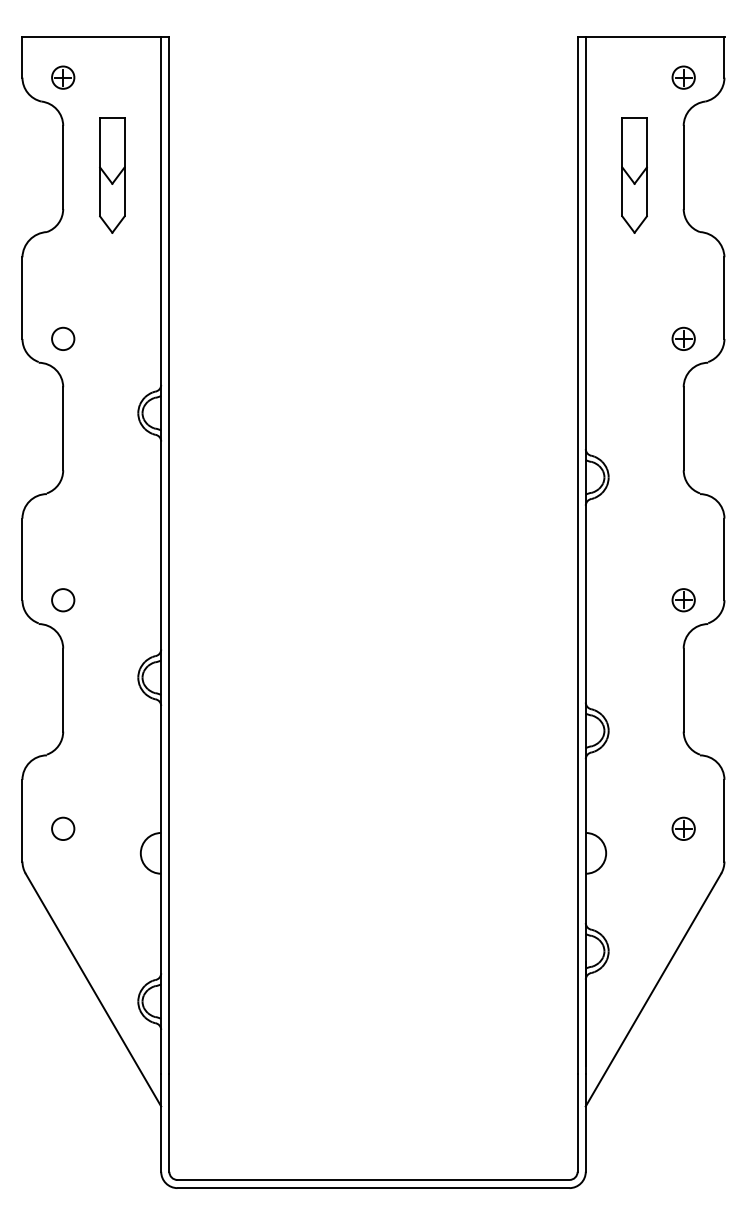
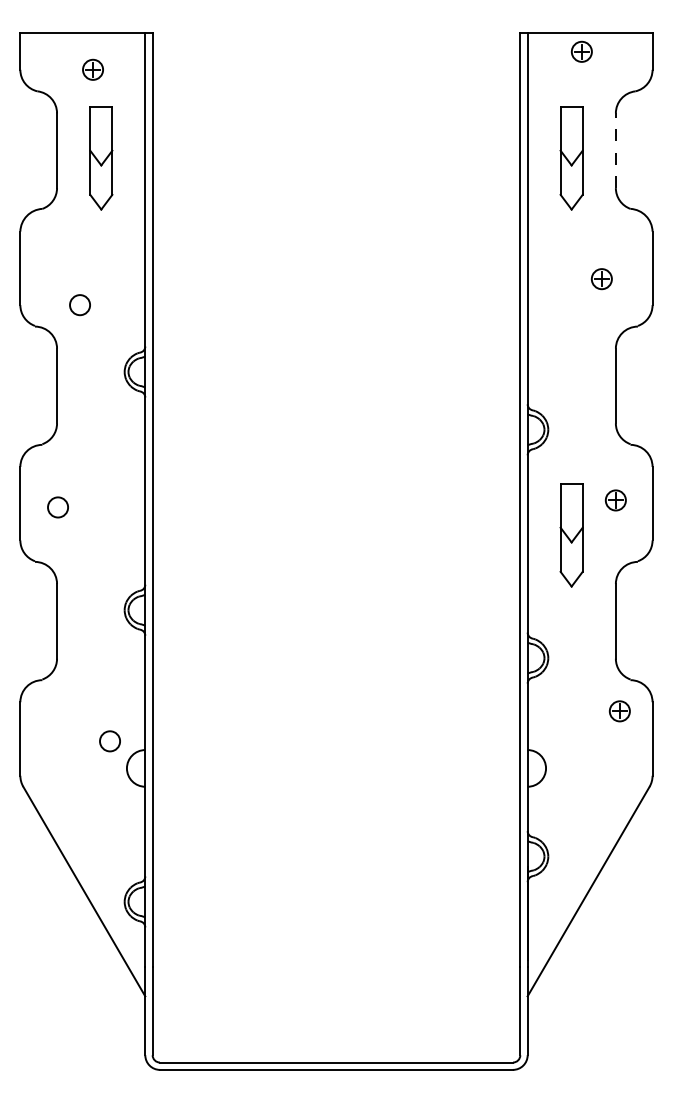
part: (62, 77) -> (92, 69), moved
part: (683, 77) -> (581, 51), moved
line: (683, 167) -> (615, 150), solid -> dashed
circle: (62, 339) -> (79, 305), moved
part: (683, 339) -> (601, 279), moved
part: (634, 594) -> (571, 535), added
circle: (62, 600) -> (57, 507), moved
part: (683, 600) -> (615, 500), moved
circle: (62, 829) -> (109, 741), moved
part: (683, 829) -> (619, 711), moved

